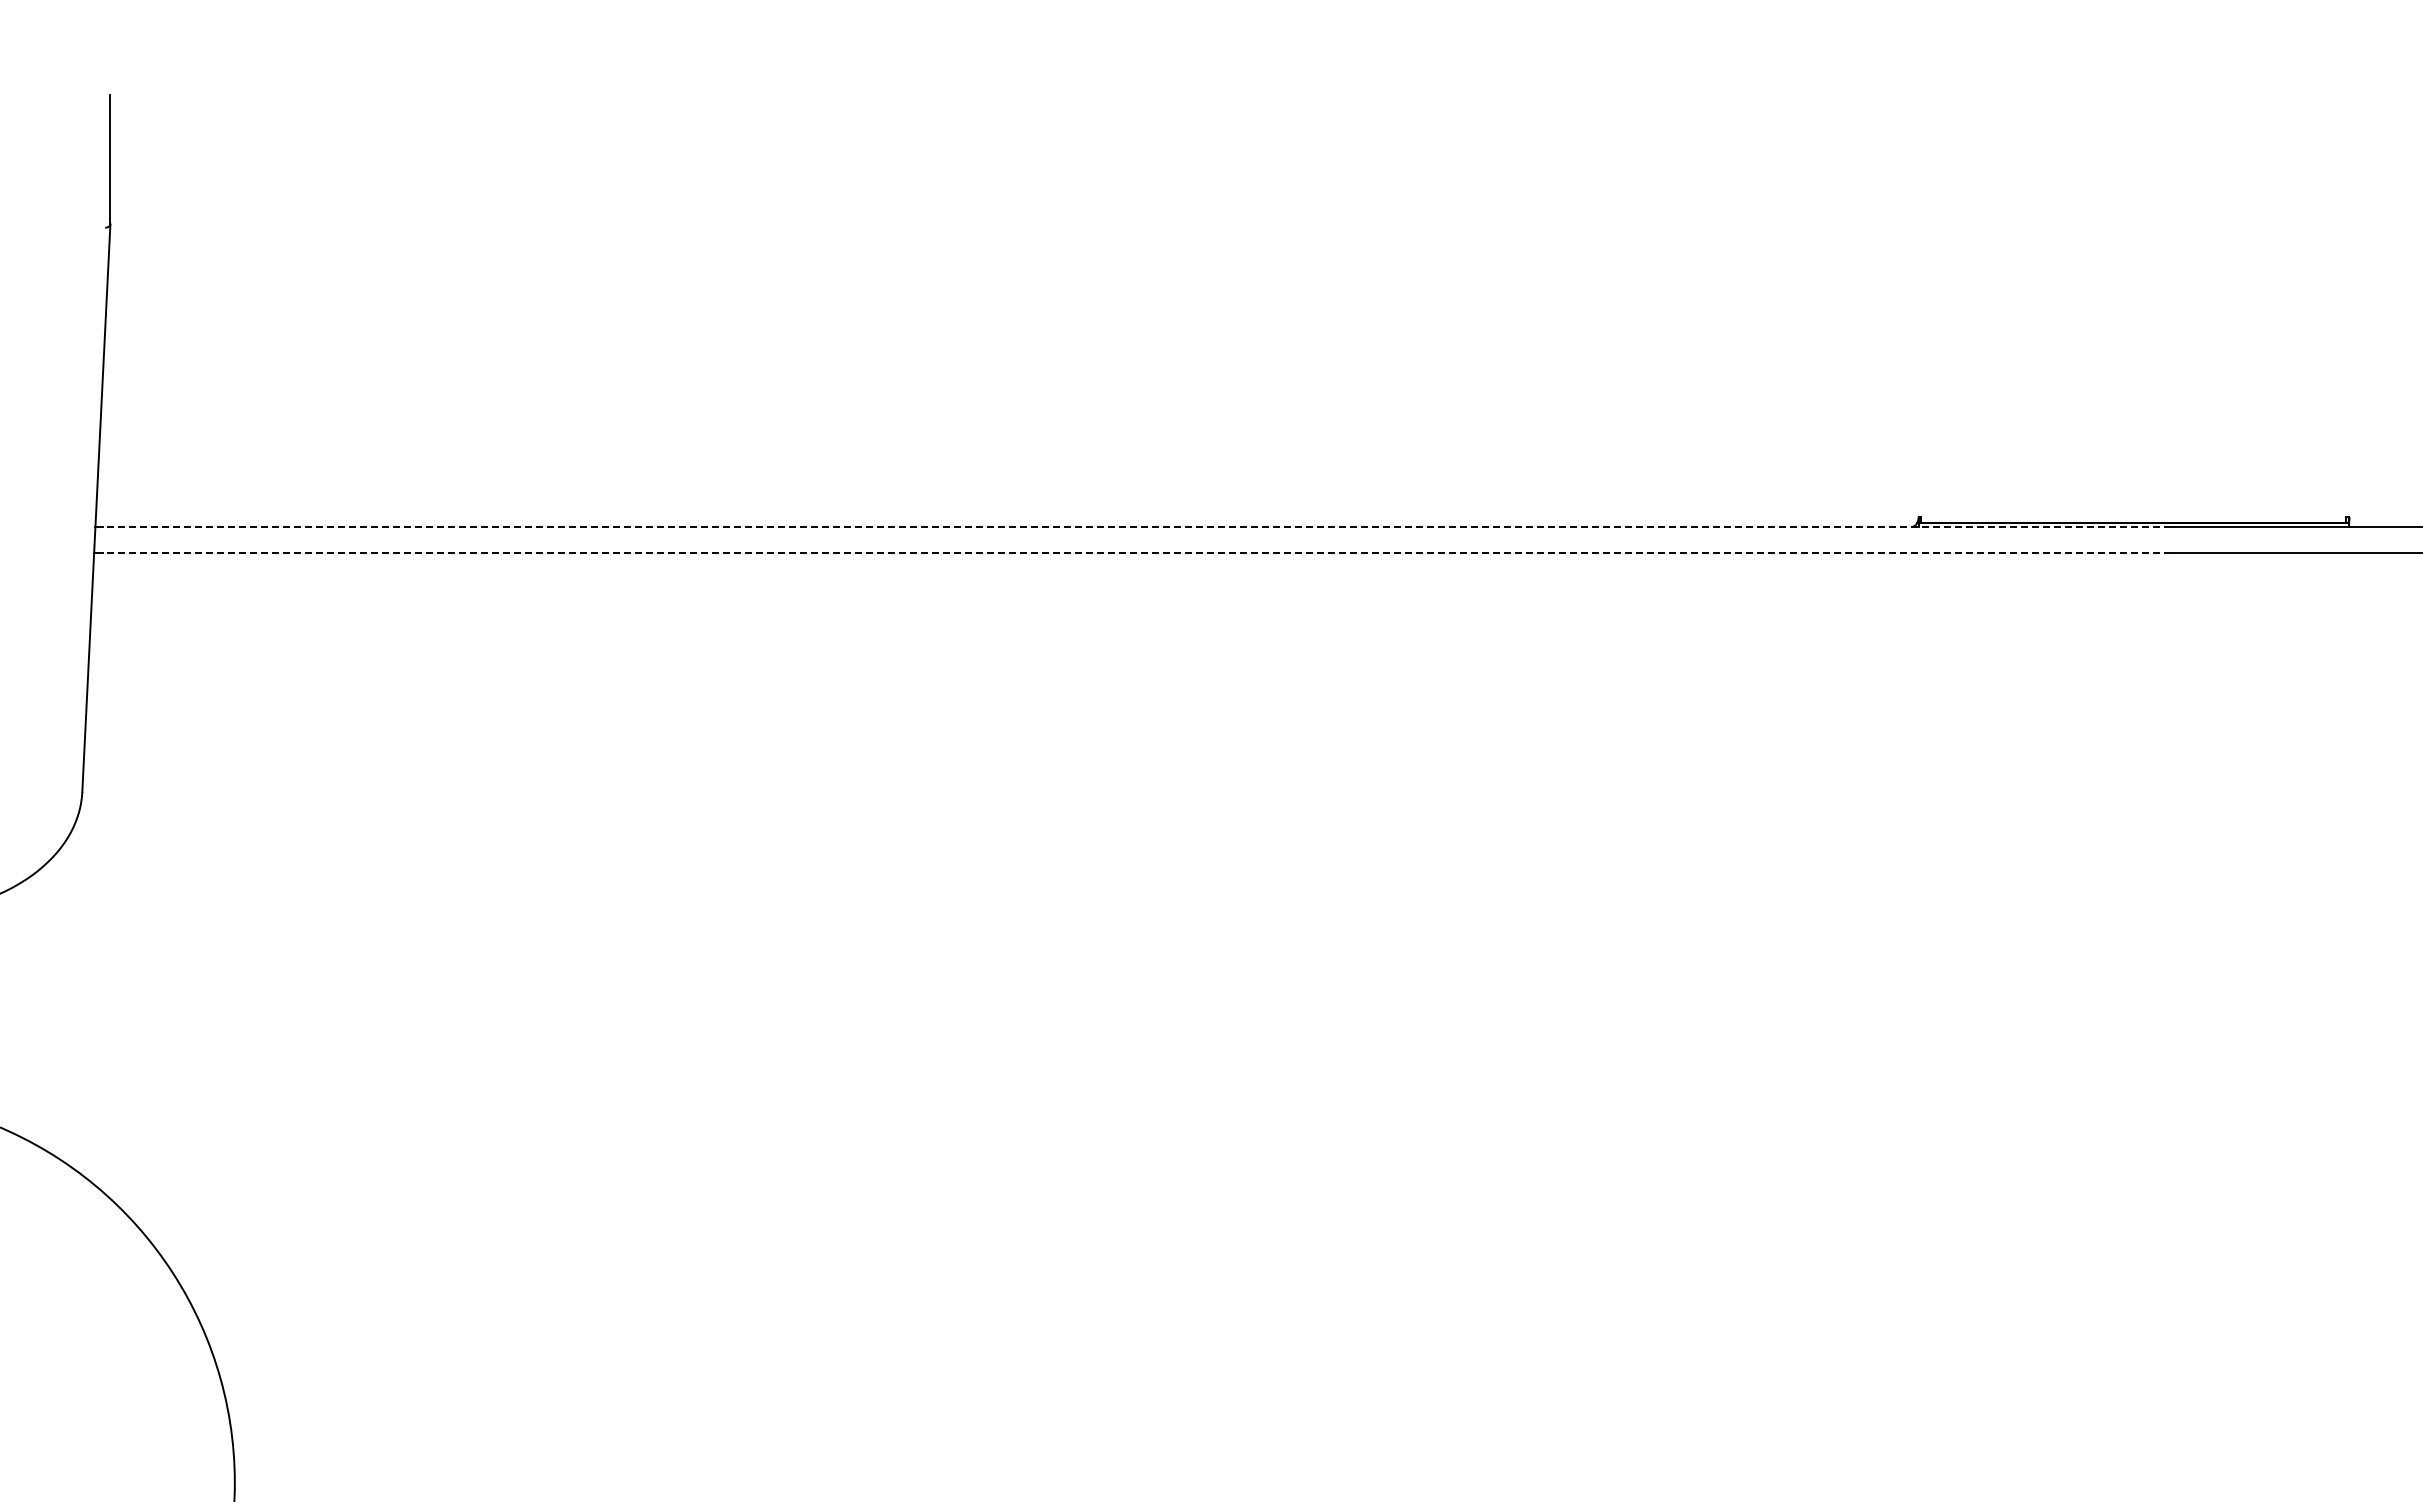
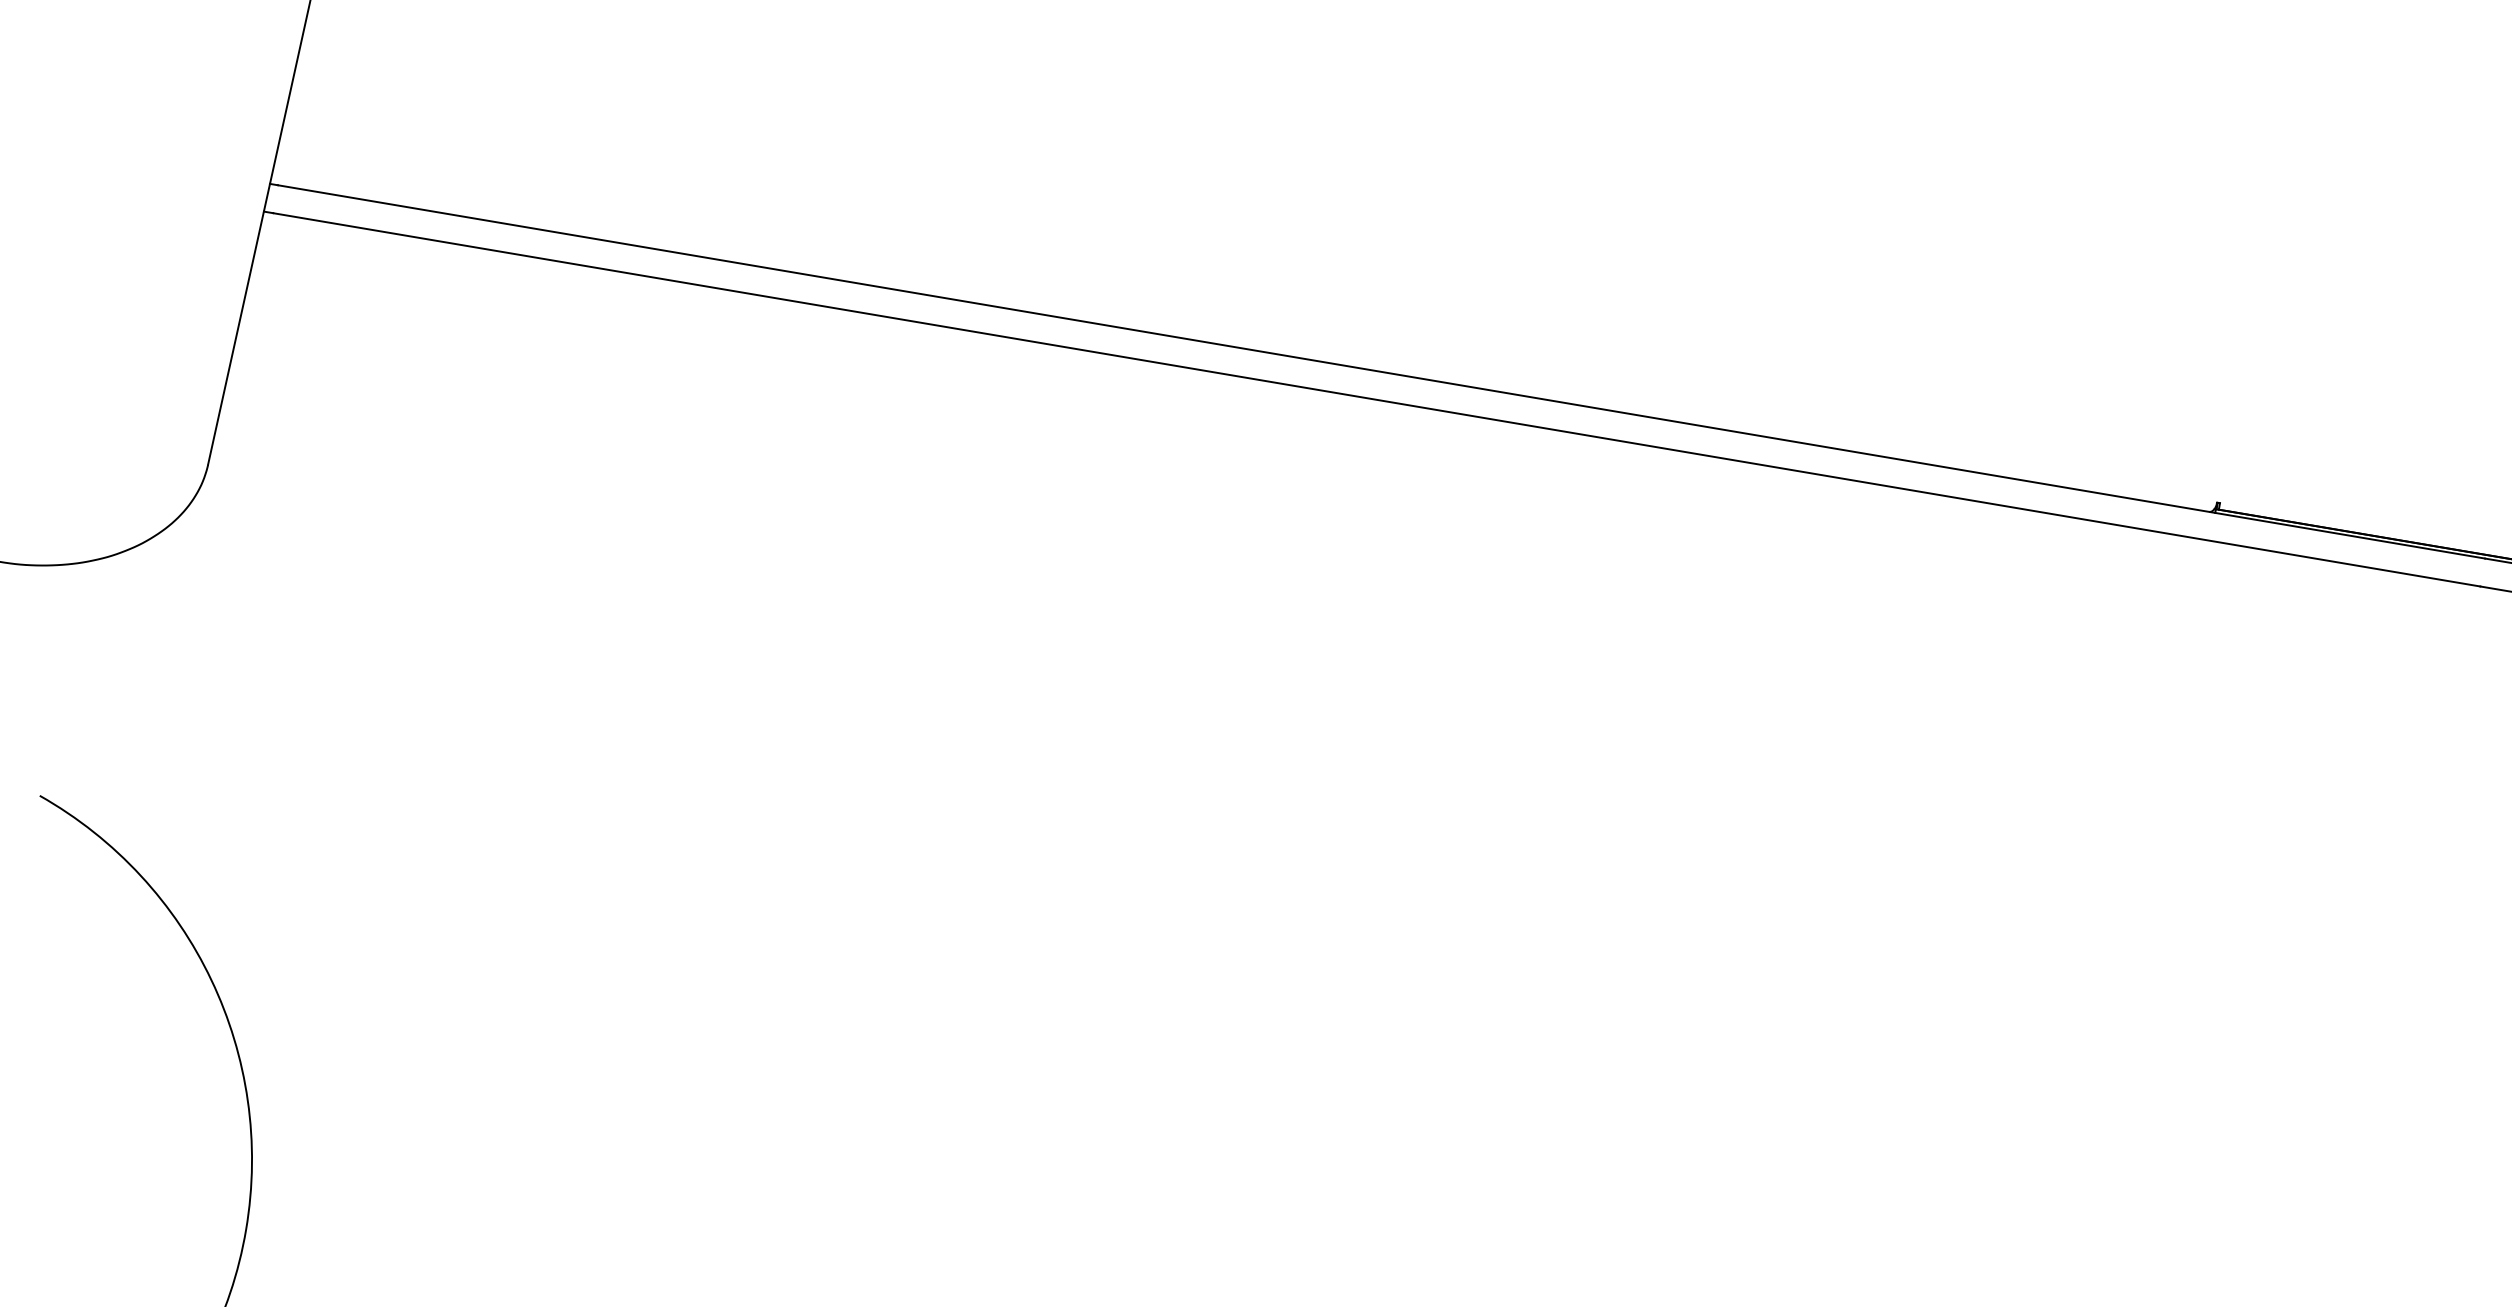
line: (1136, 526) -> (1380, 371), dashed -> solid
line: (1136, 552) -> (1376, 399), dashed -> solid

